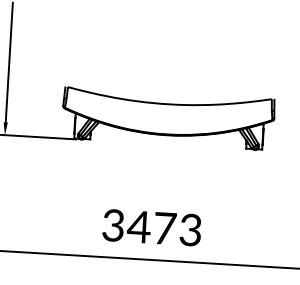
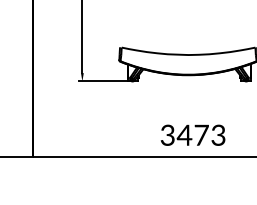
text: (151, 226) -> (192, 134), moved

